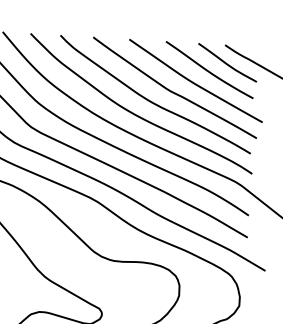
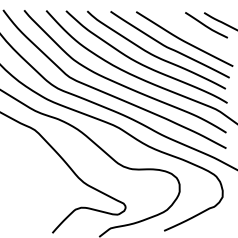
curve: (207, 69) -> (192, 30), removed

